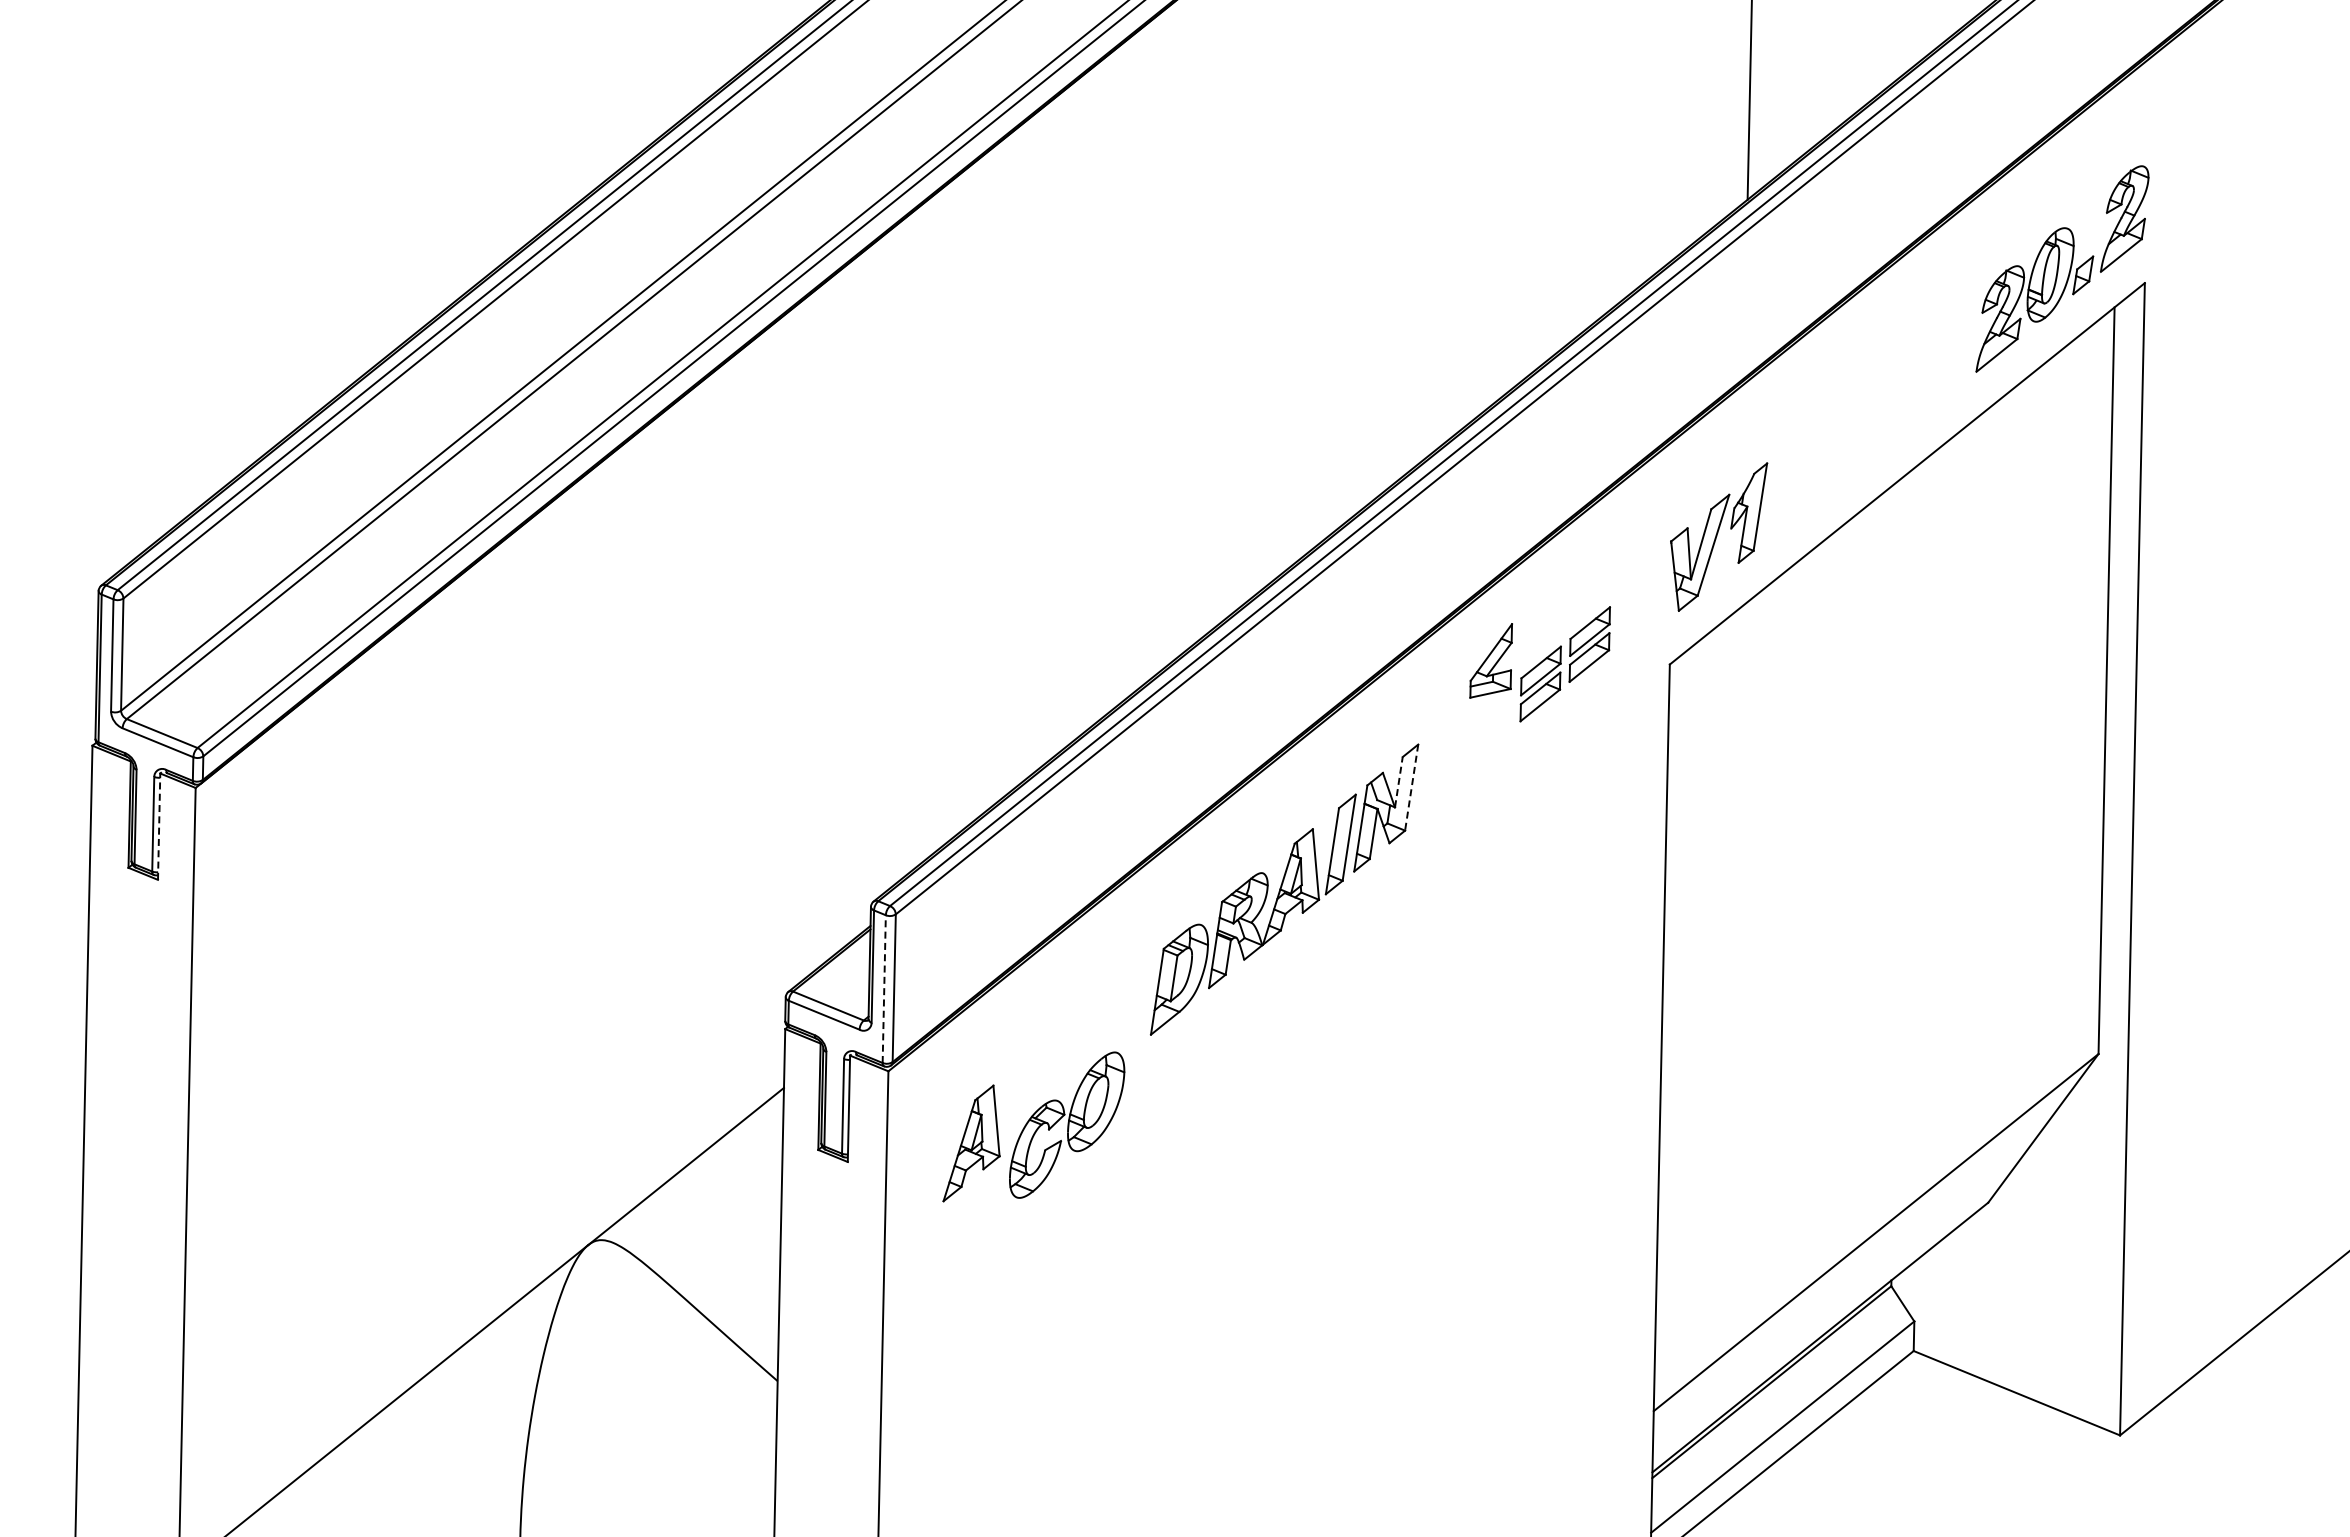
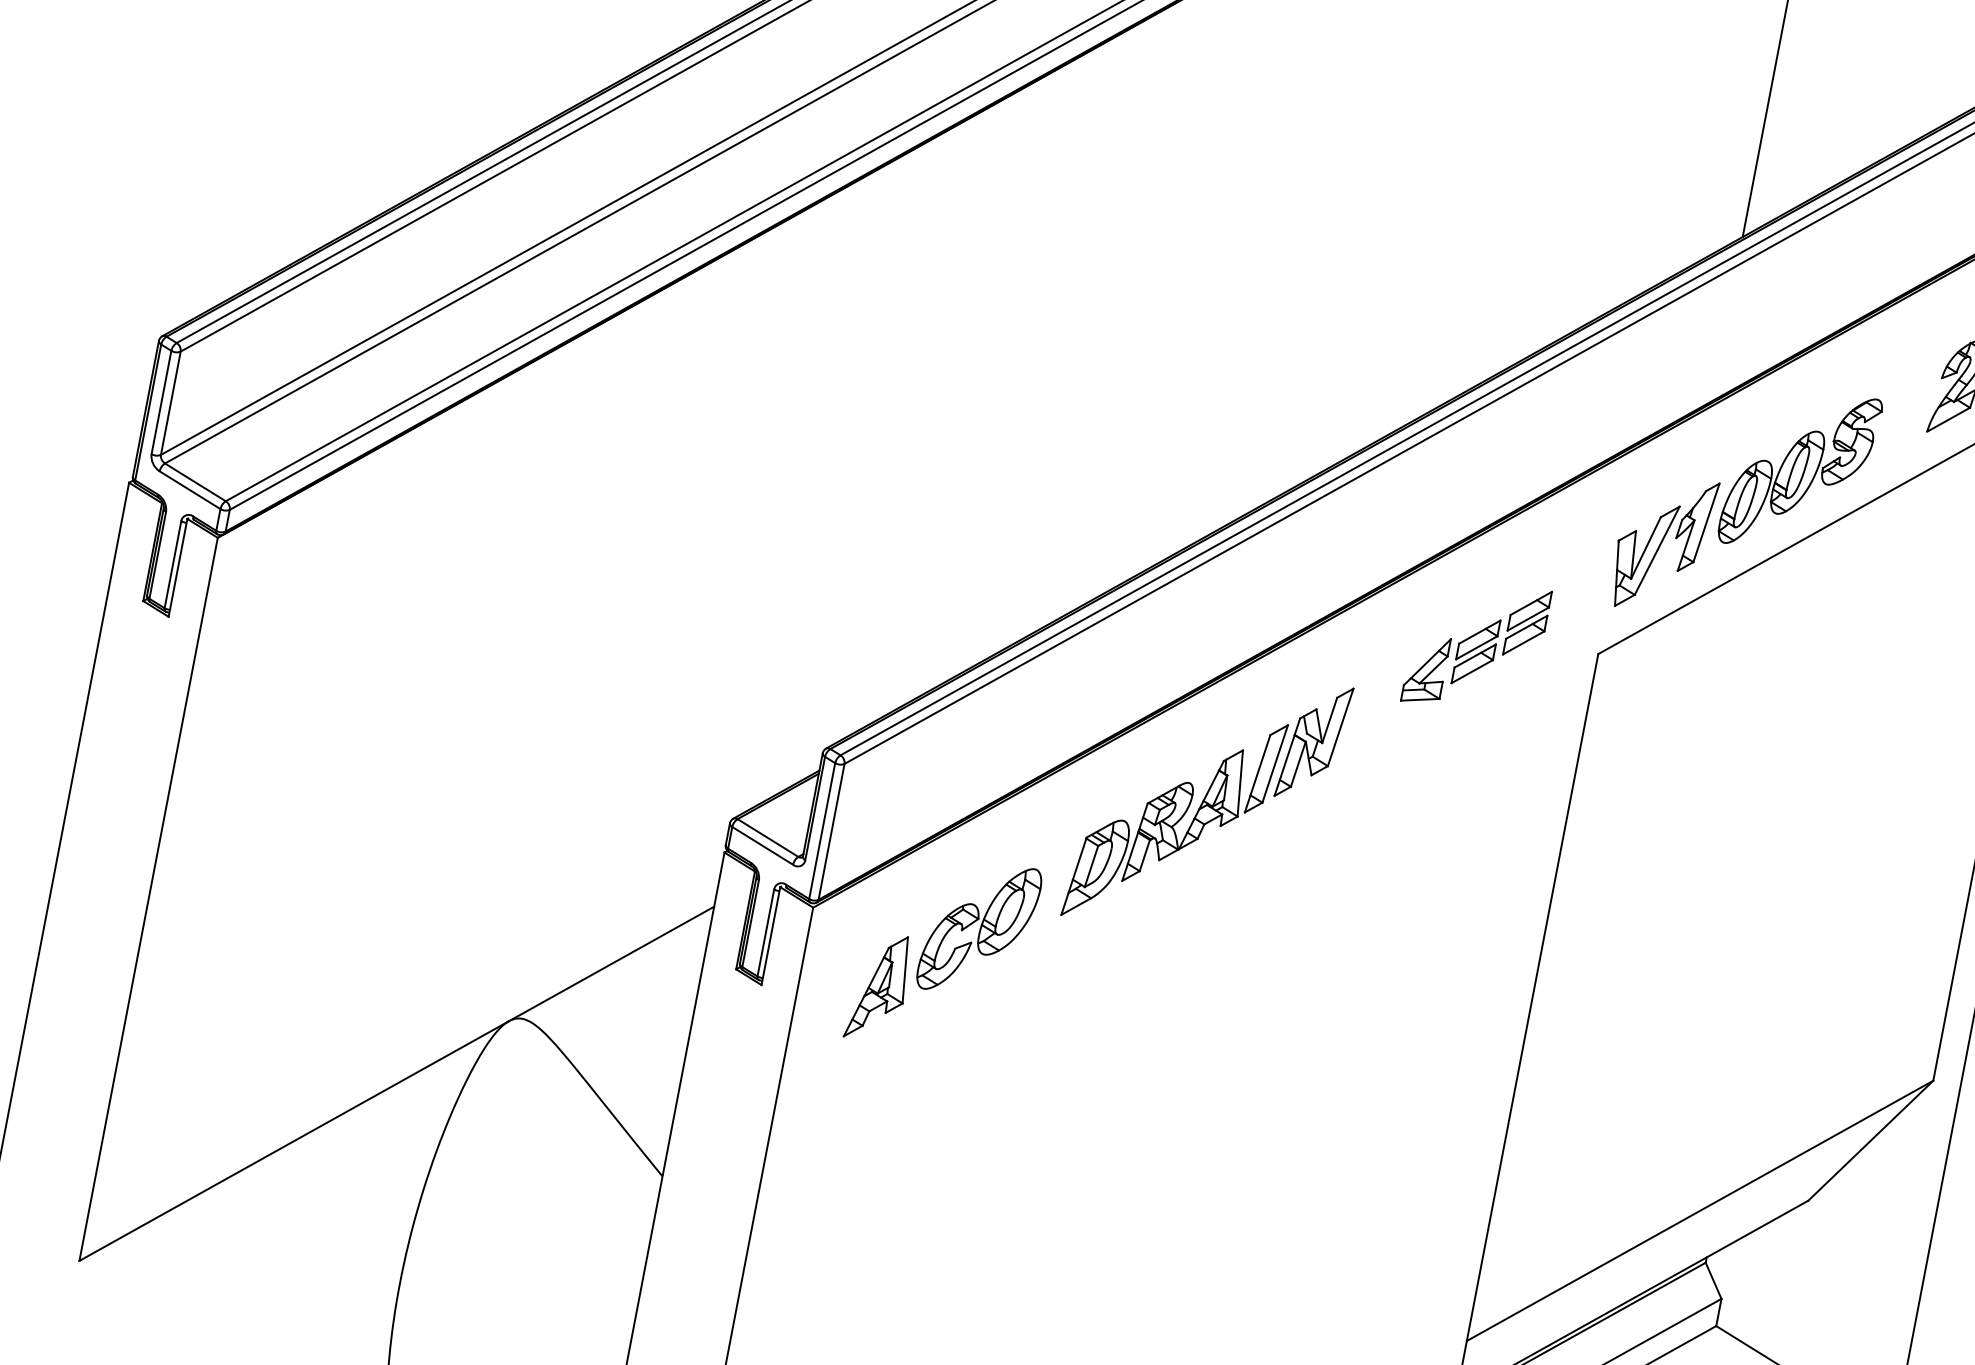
part: (1849, 435) -> (1799, 470), added
part: (1490, 660) -> (1425, 669), moved
line: (1398, 781) -> (1329, 719), dashed -> solid
line: (1411, 787) -> (1340, 727), dashed -> solid
line: (159, 826) -> (178, 567), dashed -> solid
line: (884, 989) -> (822, 831), dashed -> solid
part: (1067, 1124) -> (979, 928), moved

